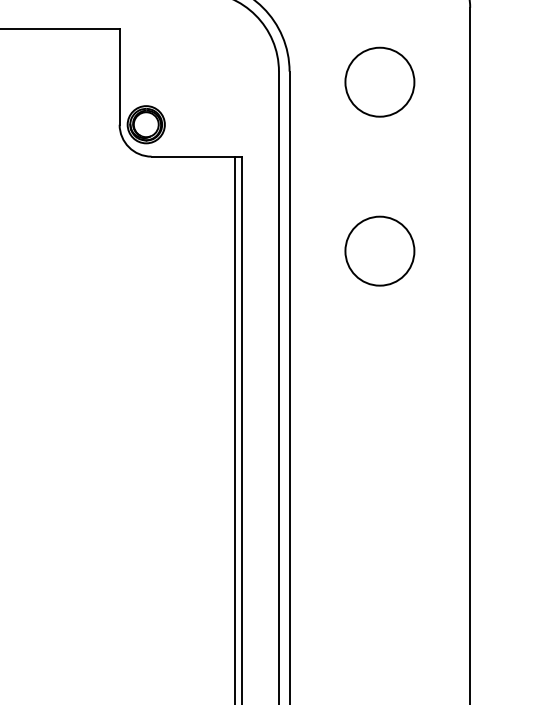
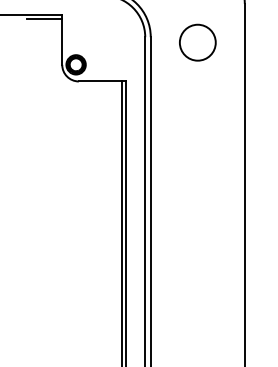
line: (85, 37) -> (44, 19), added
circle: (379, 250) -> (197, 130), removed

